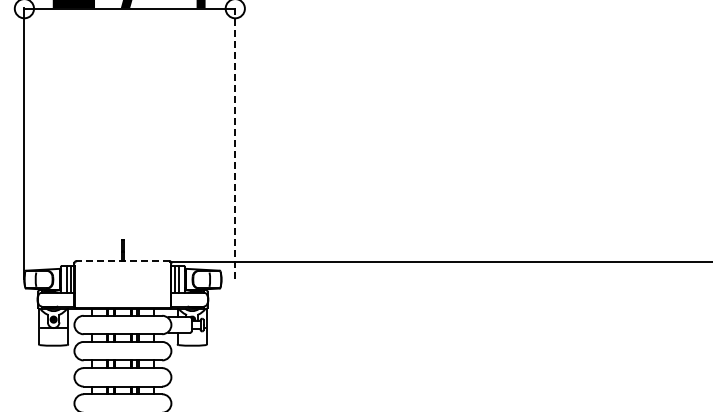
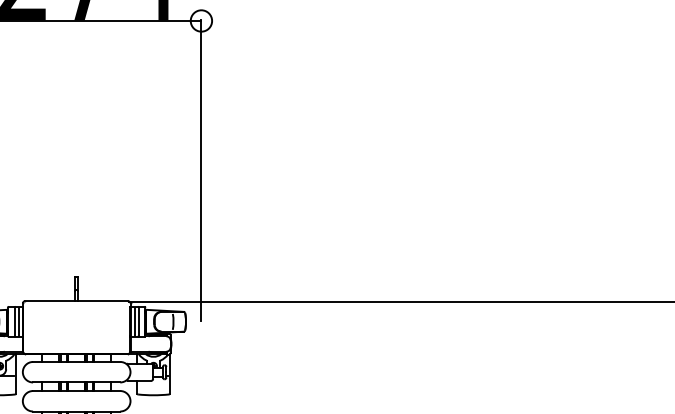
line: (235, 142) -> (201, 169), dashed -> solid
line: (122, 261) -> (76, 301), dashed -> solid

